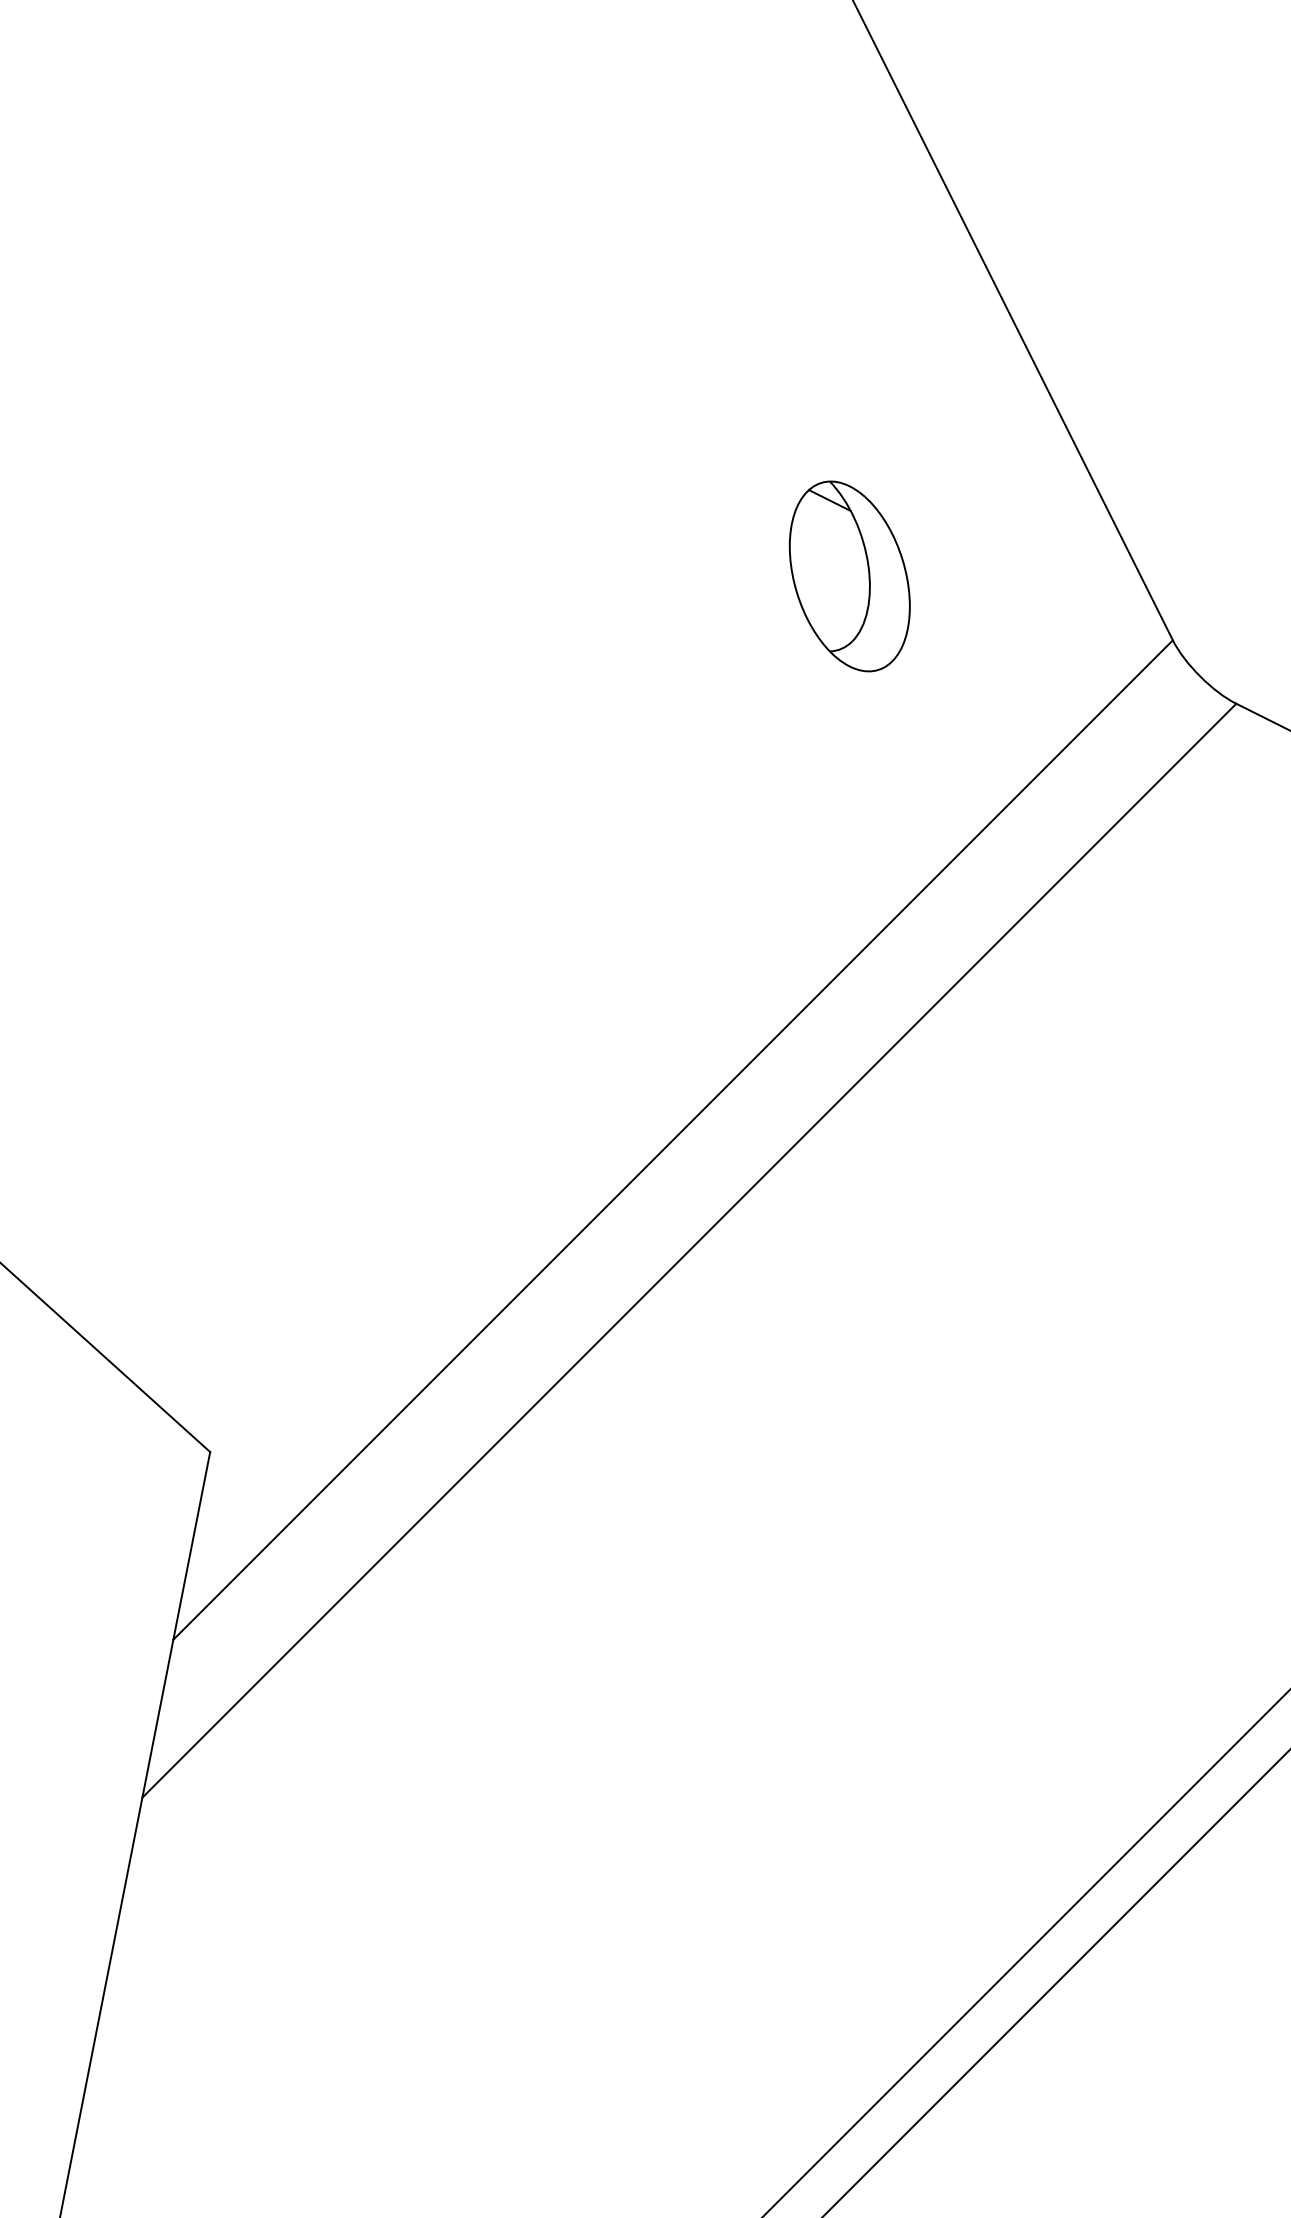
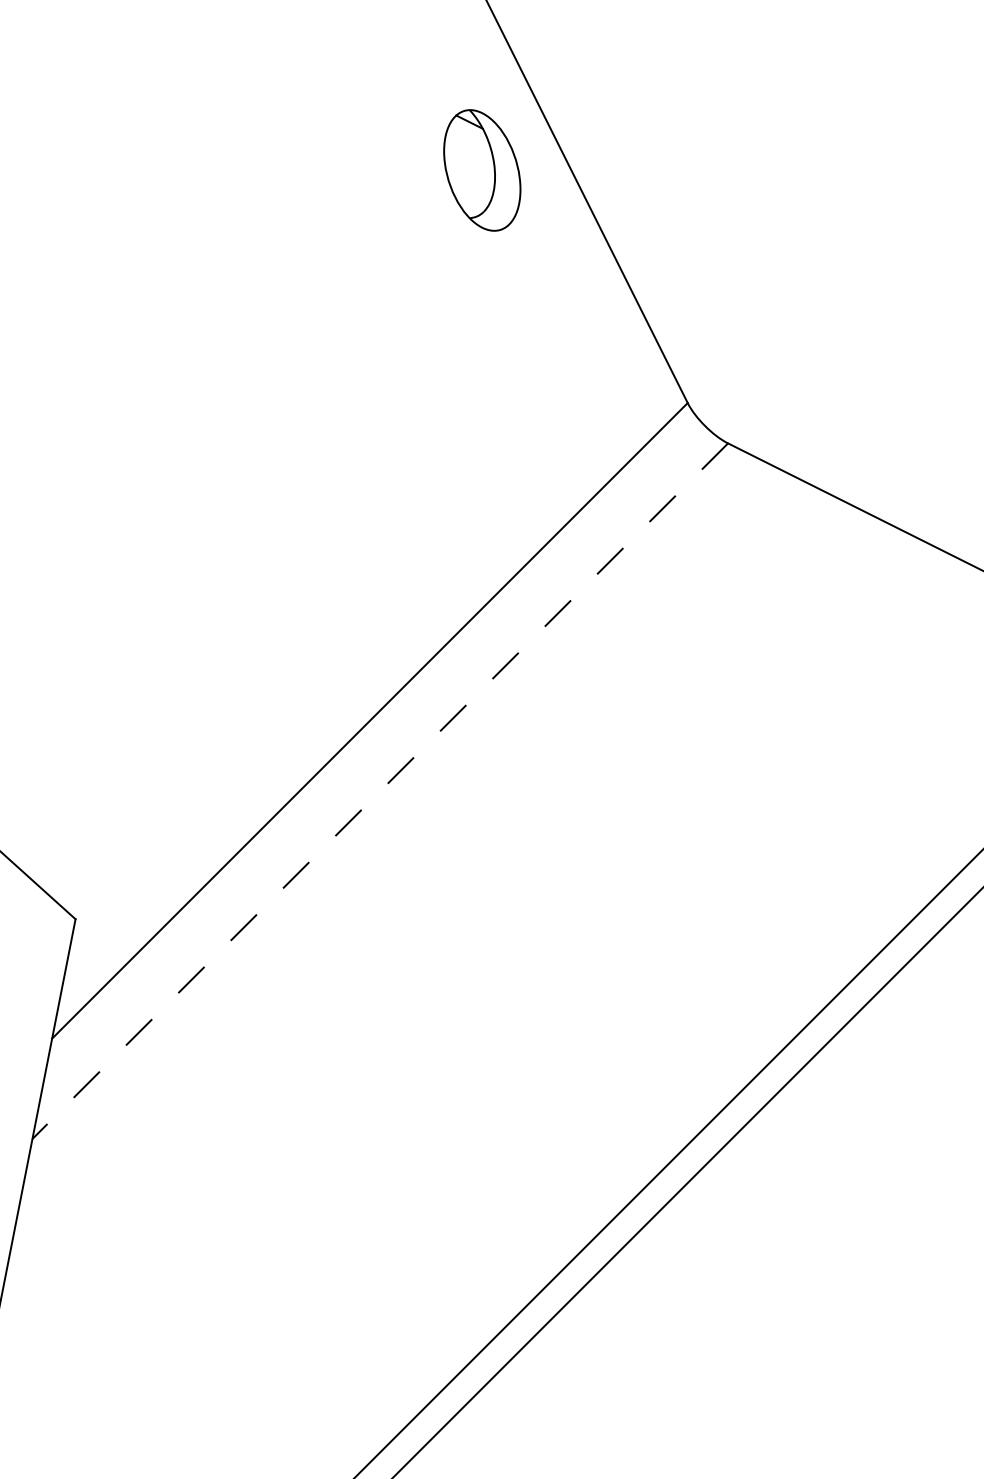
part: (850, 576) -> (482, 170), moved
line: (689, 1251) -> (380, 791), solid -> dashed

